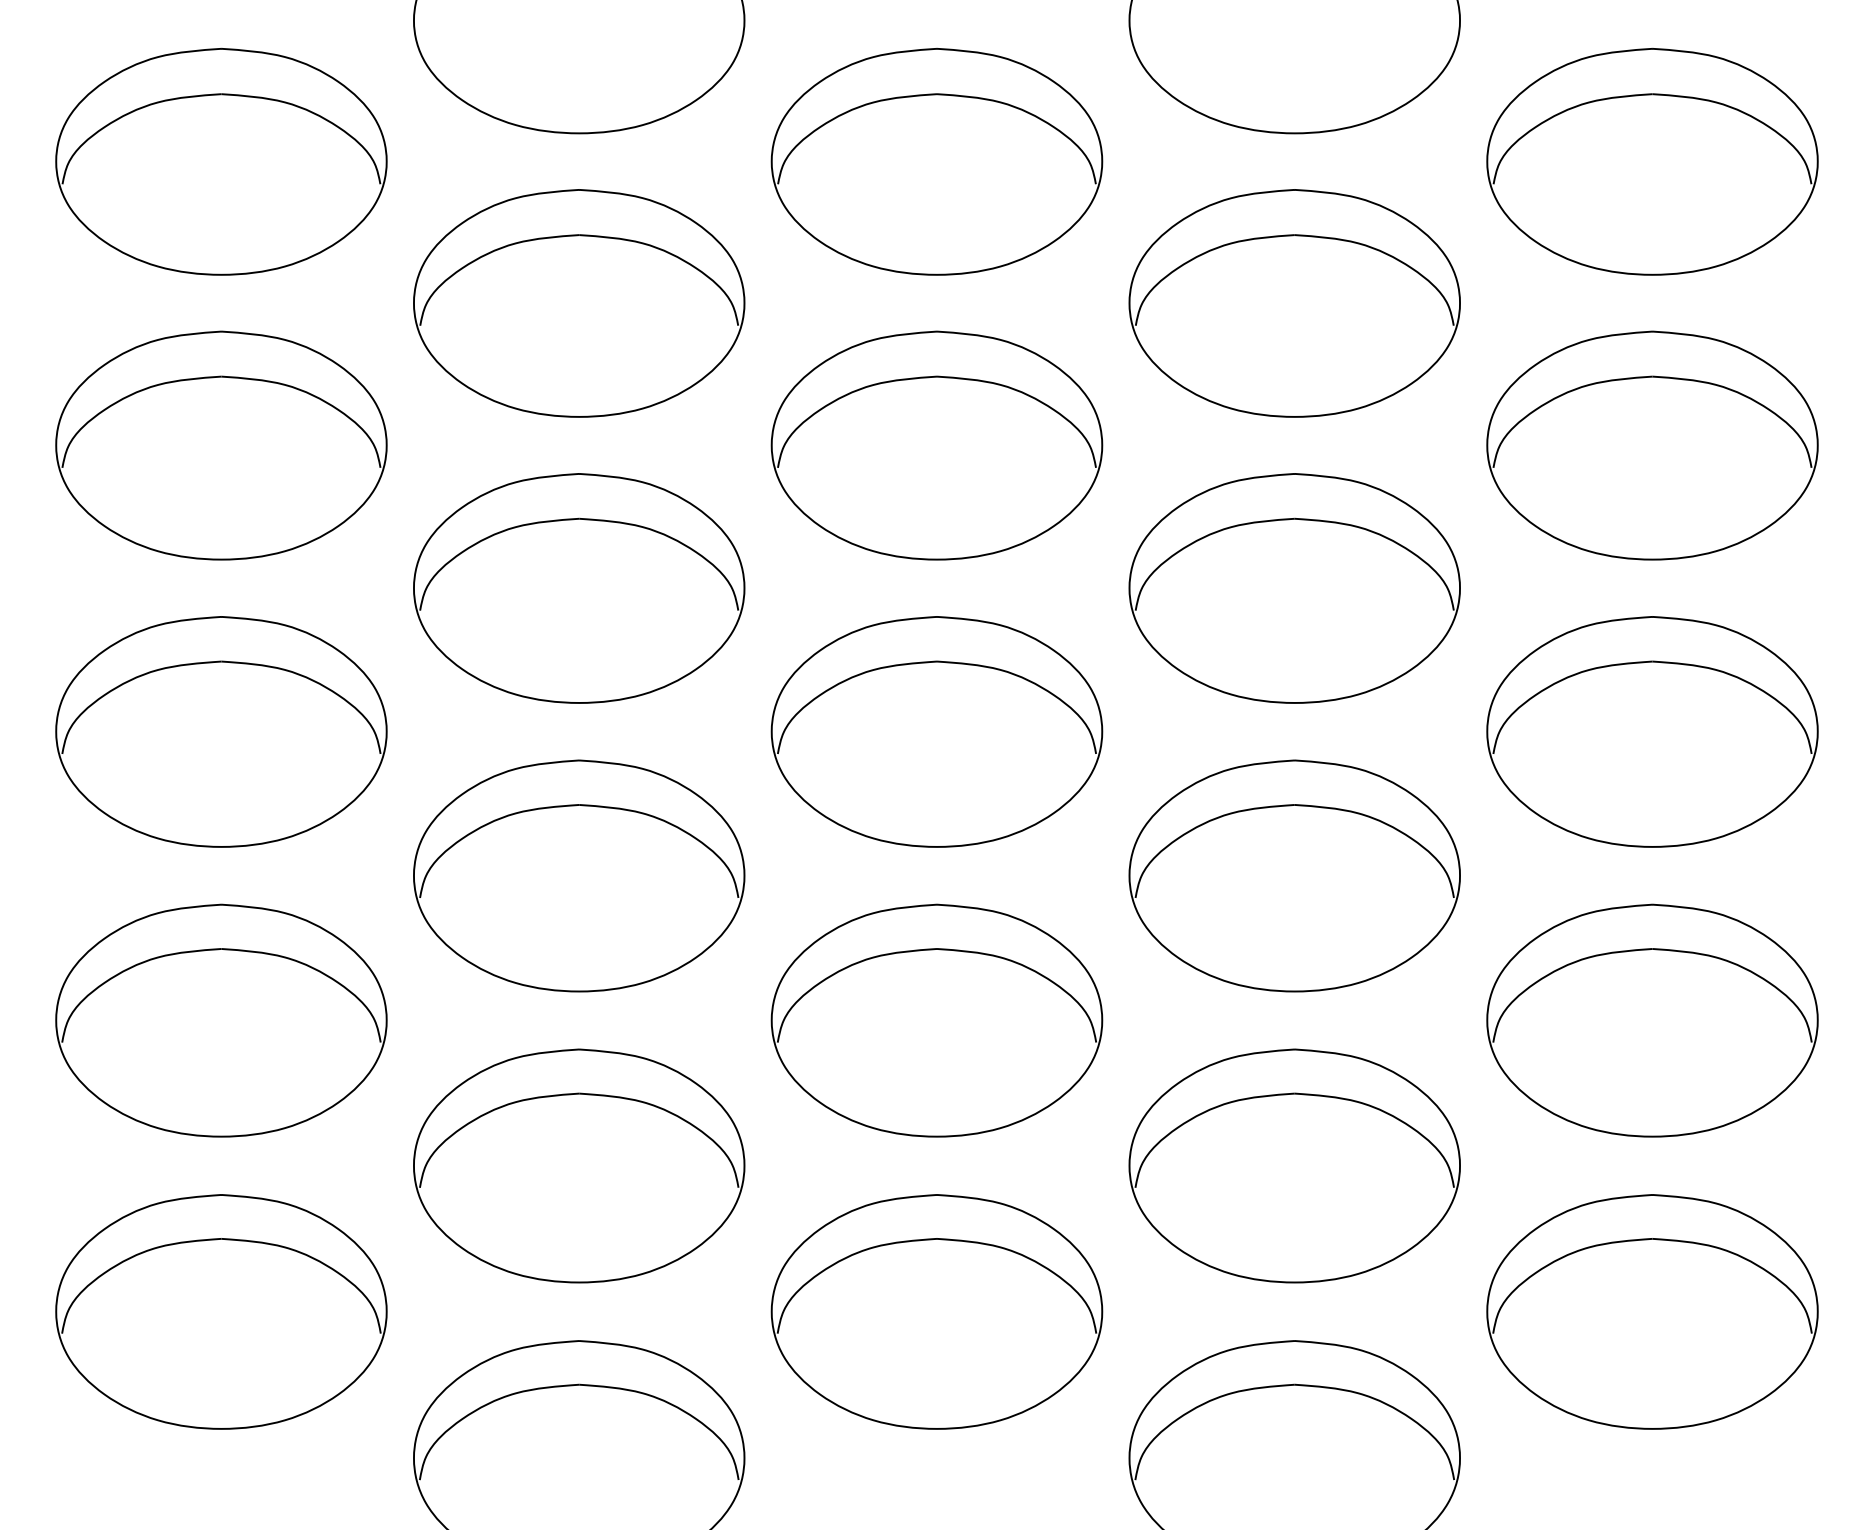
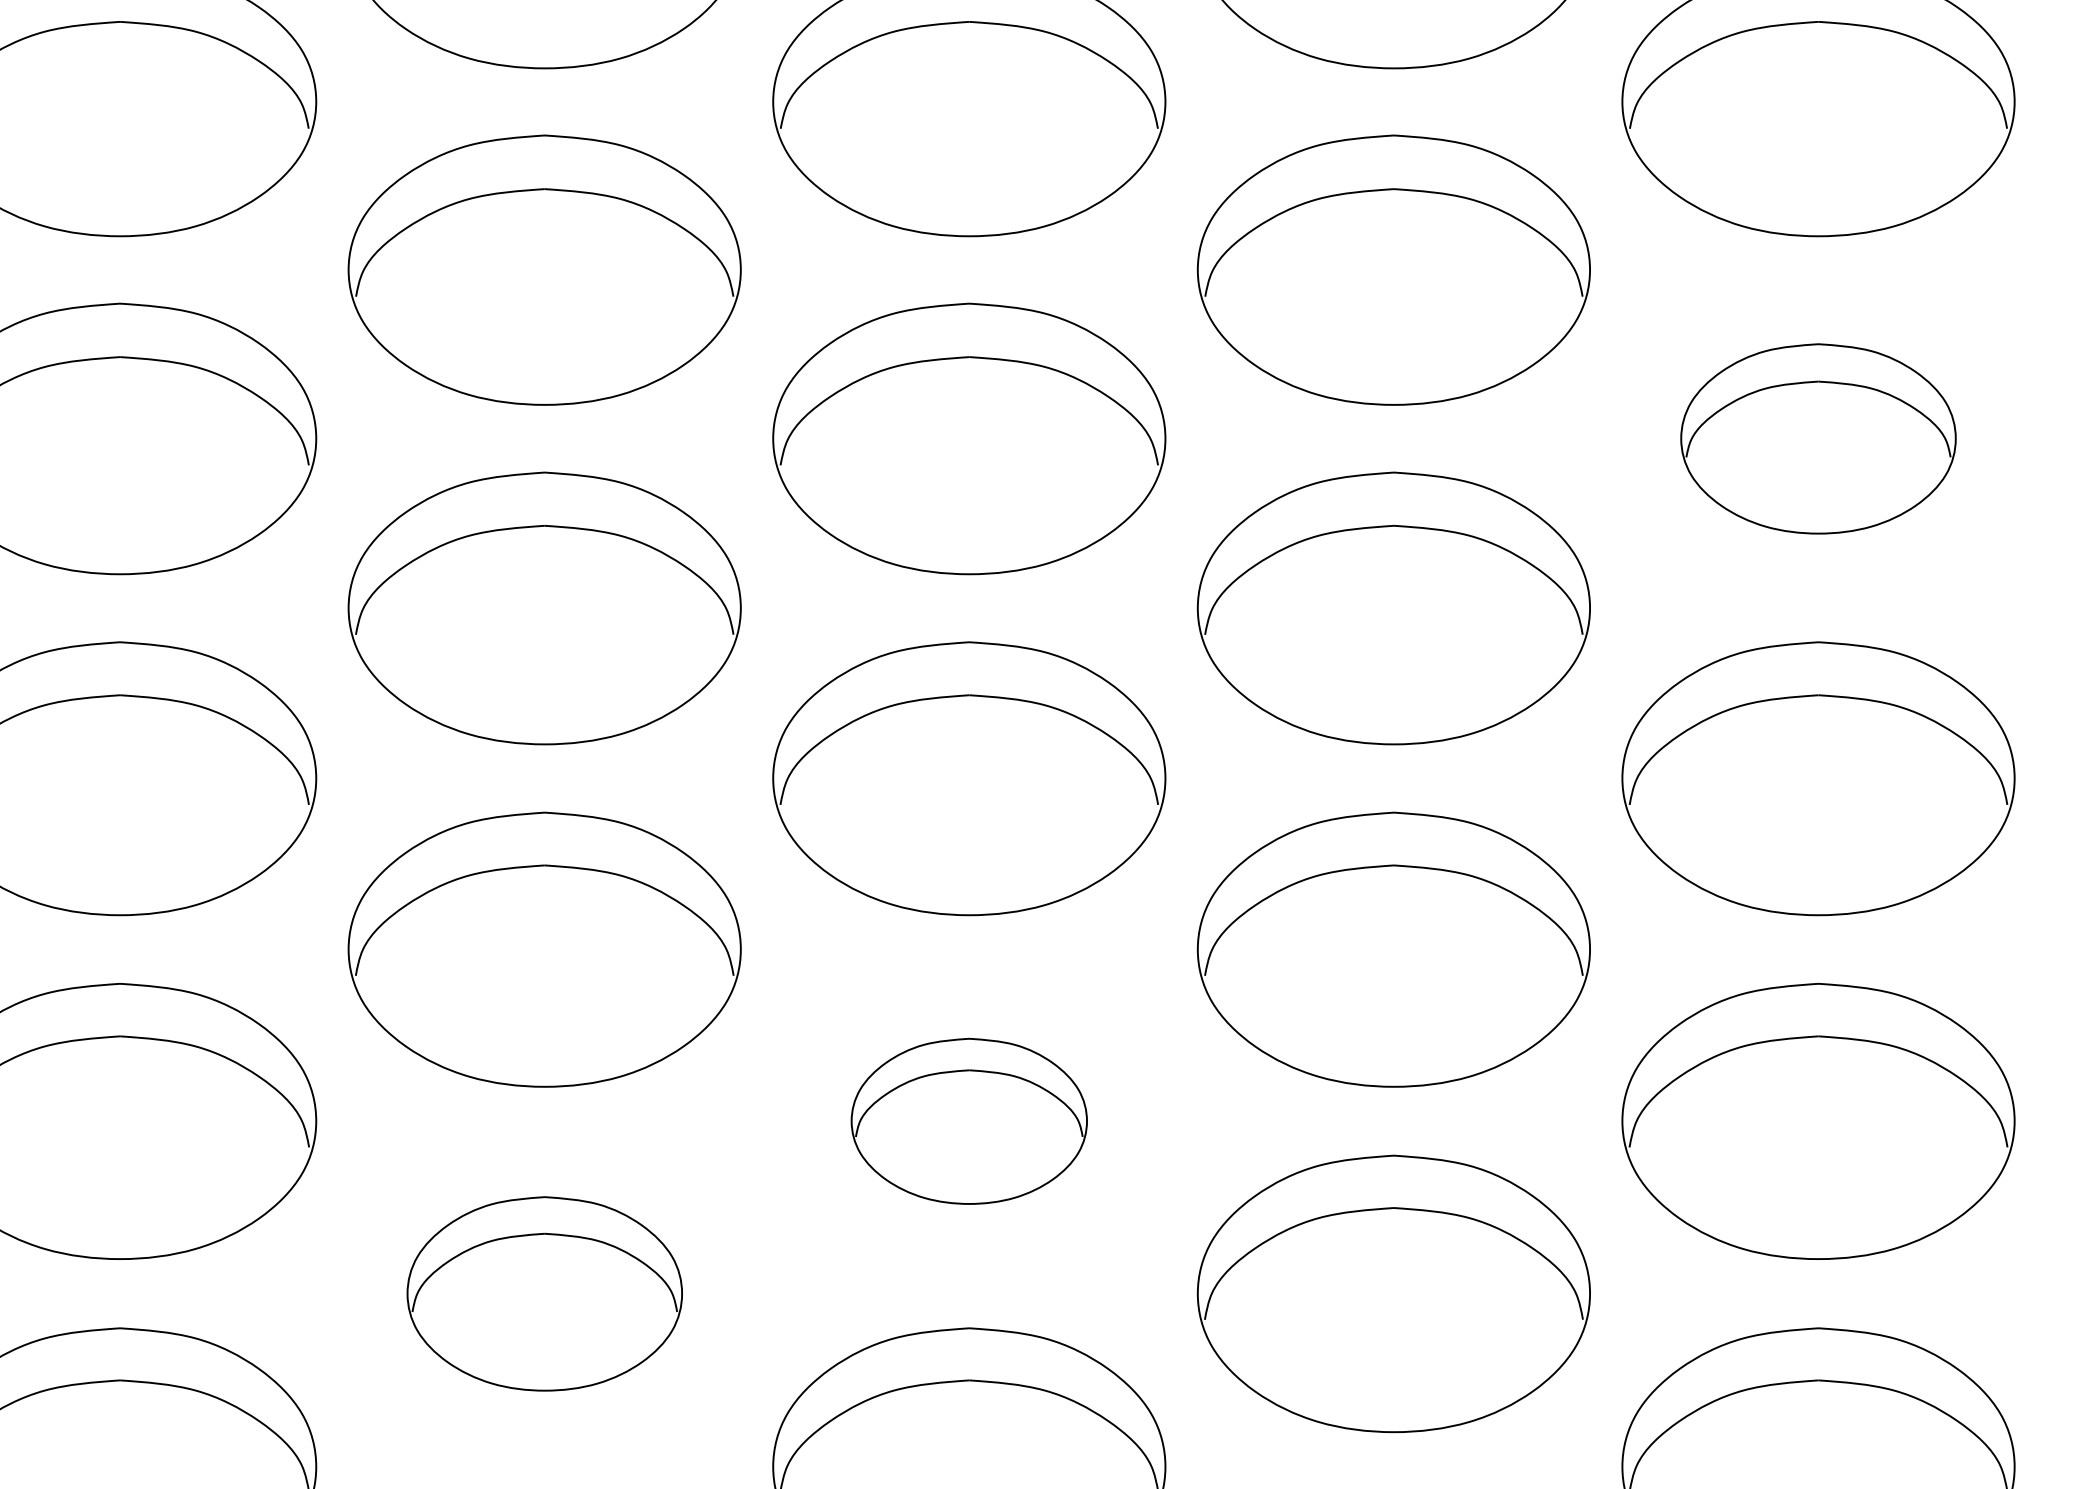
part: (1652, 445) -> (1818, 438), size x0.7
part: (936, 1020) -> (968, 1121), size x0.6
part: (579, 1165) -> (545, 1293), size x0.7

